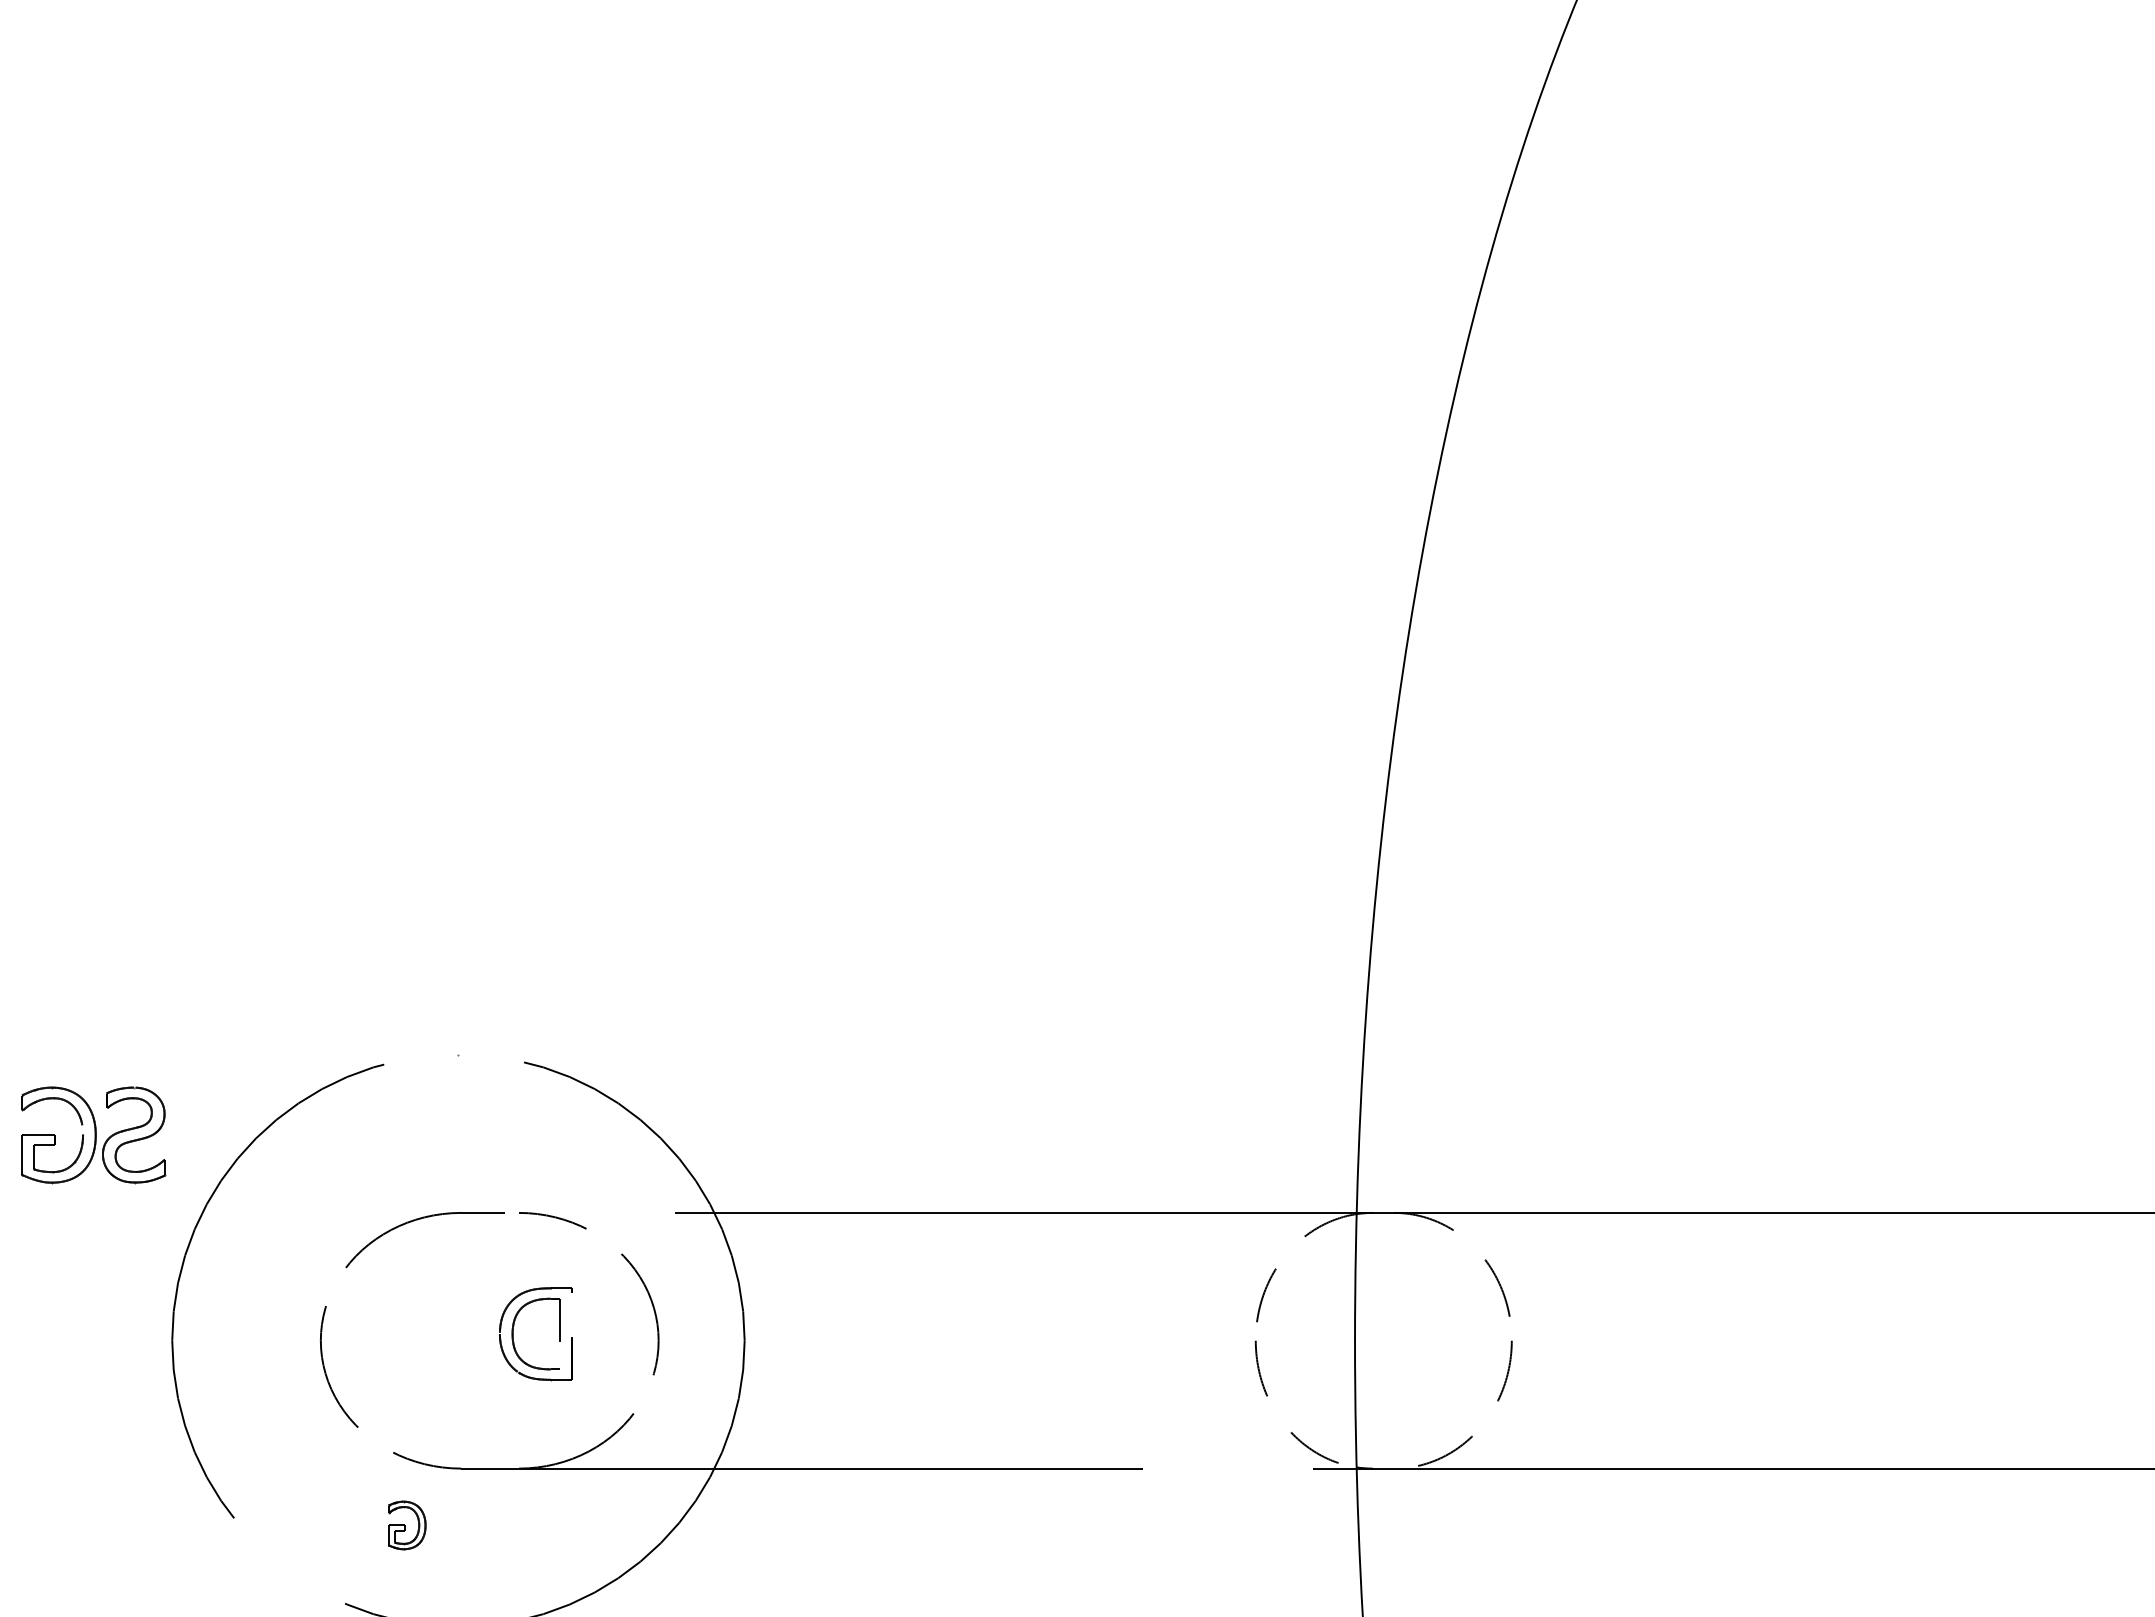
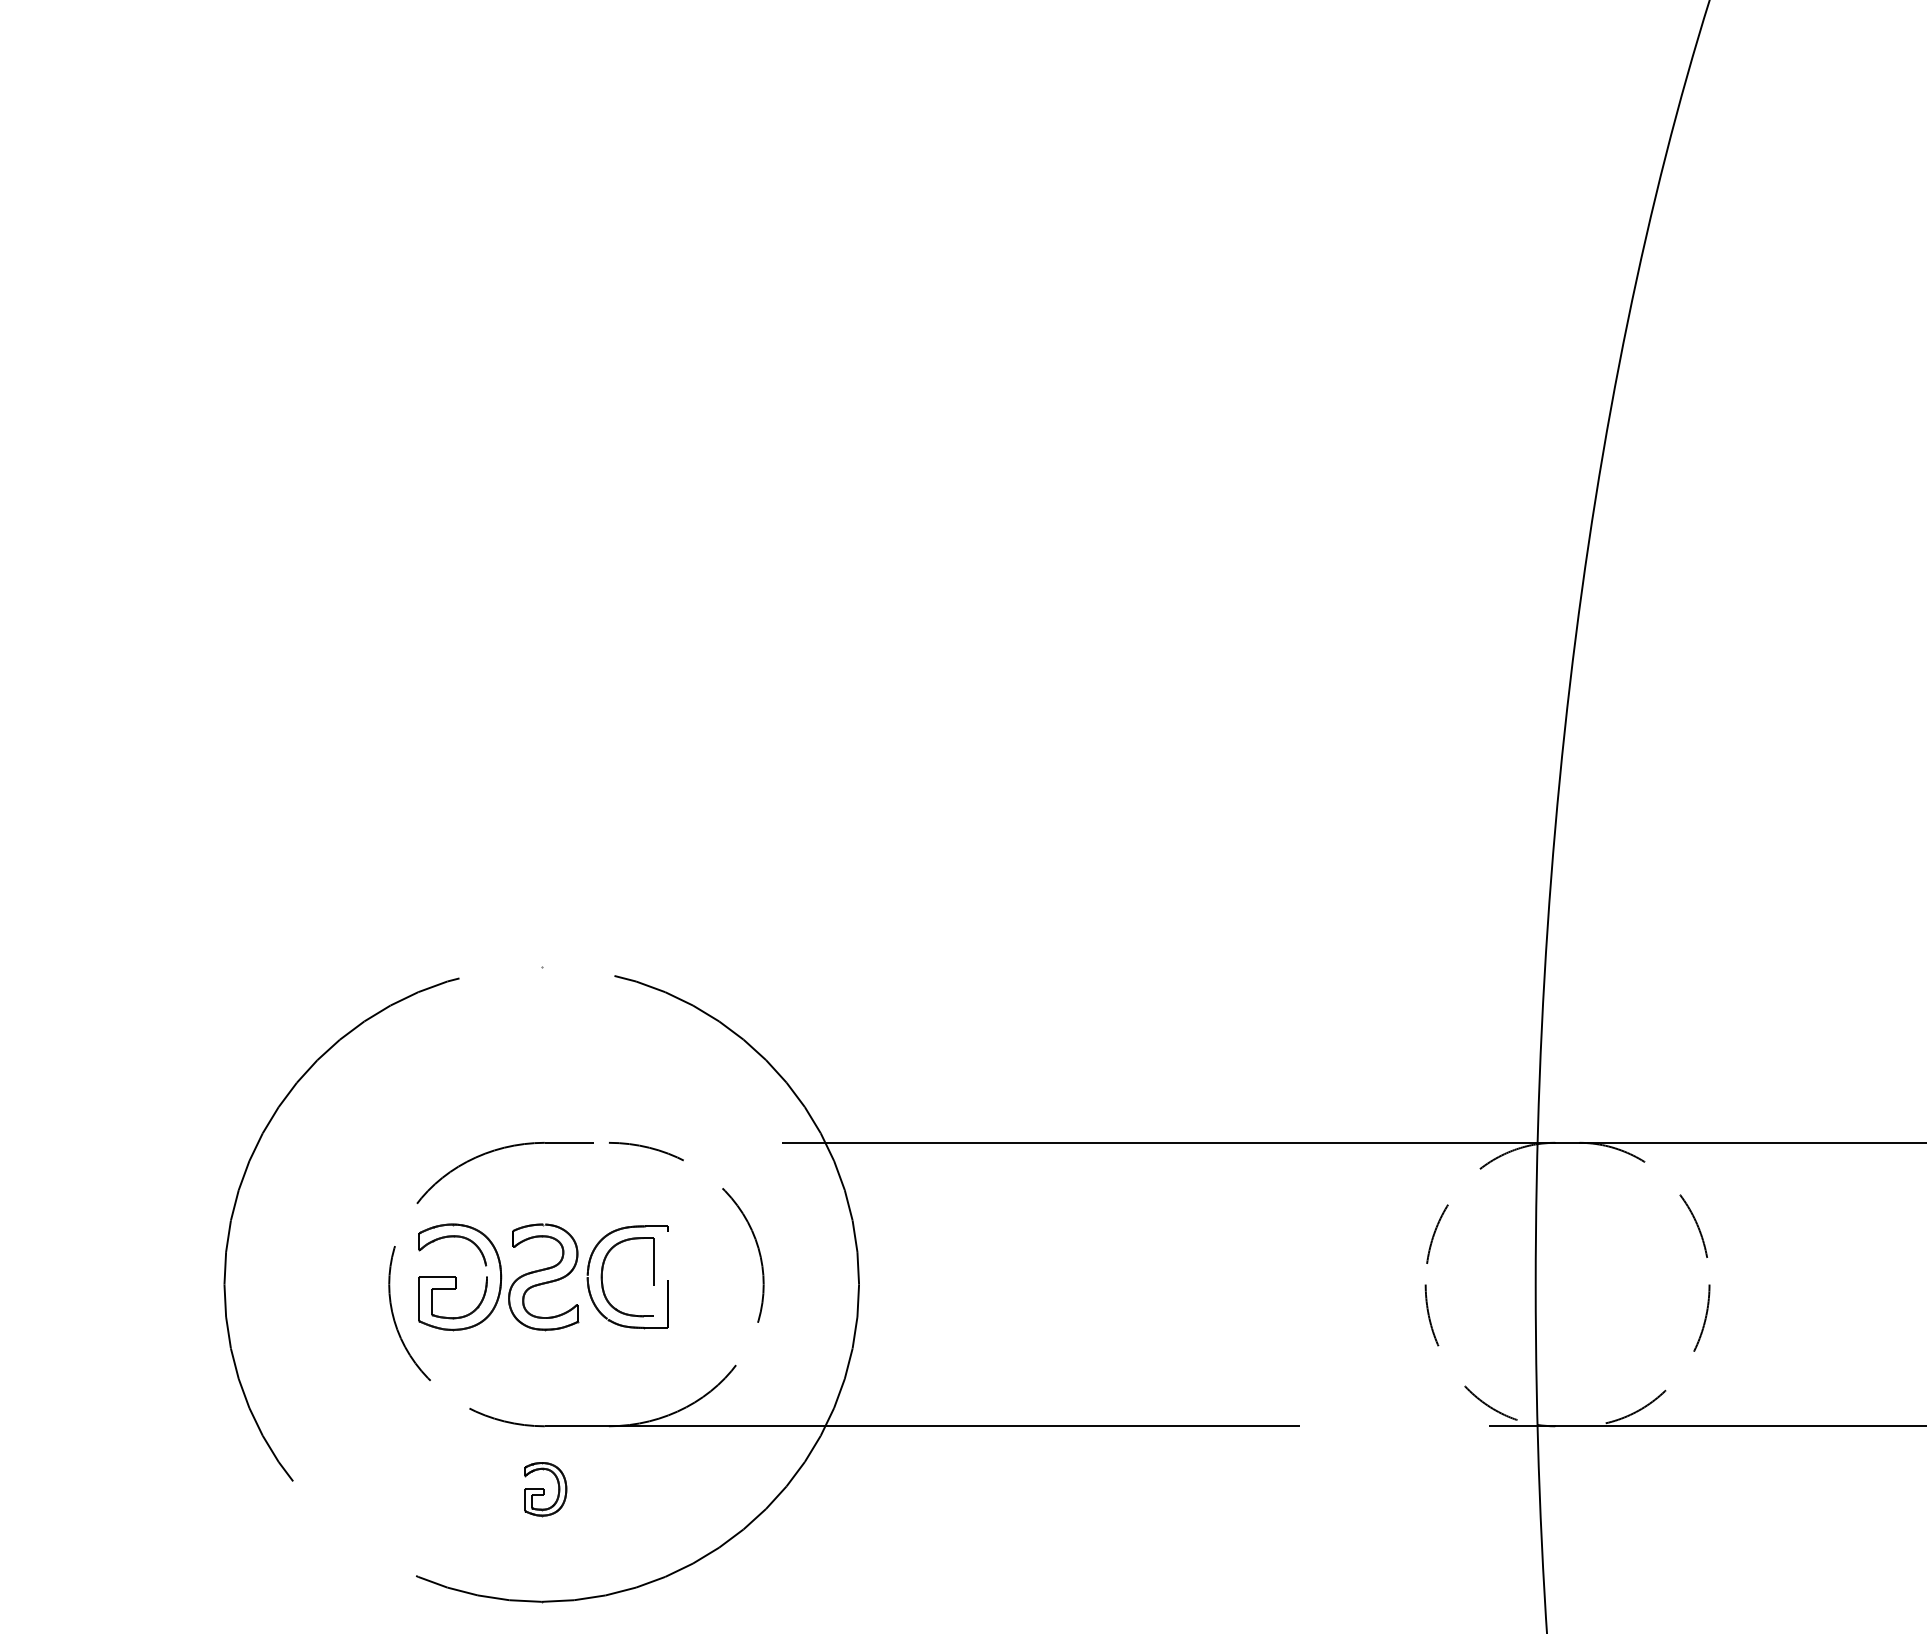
part: (93, 1135) -> (498, 1277), moved
part: (407, 1525) -> (546, 1489), moved

